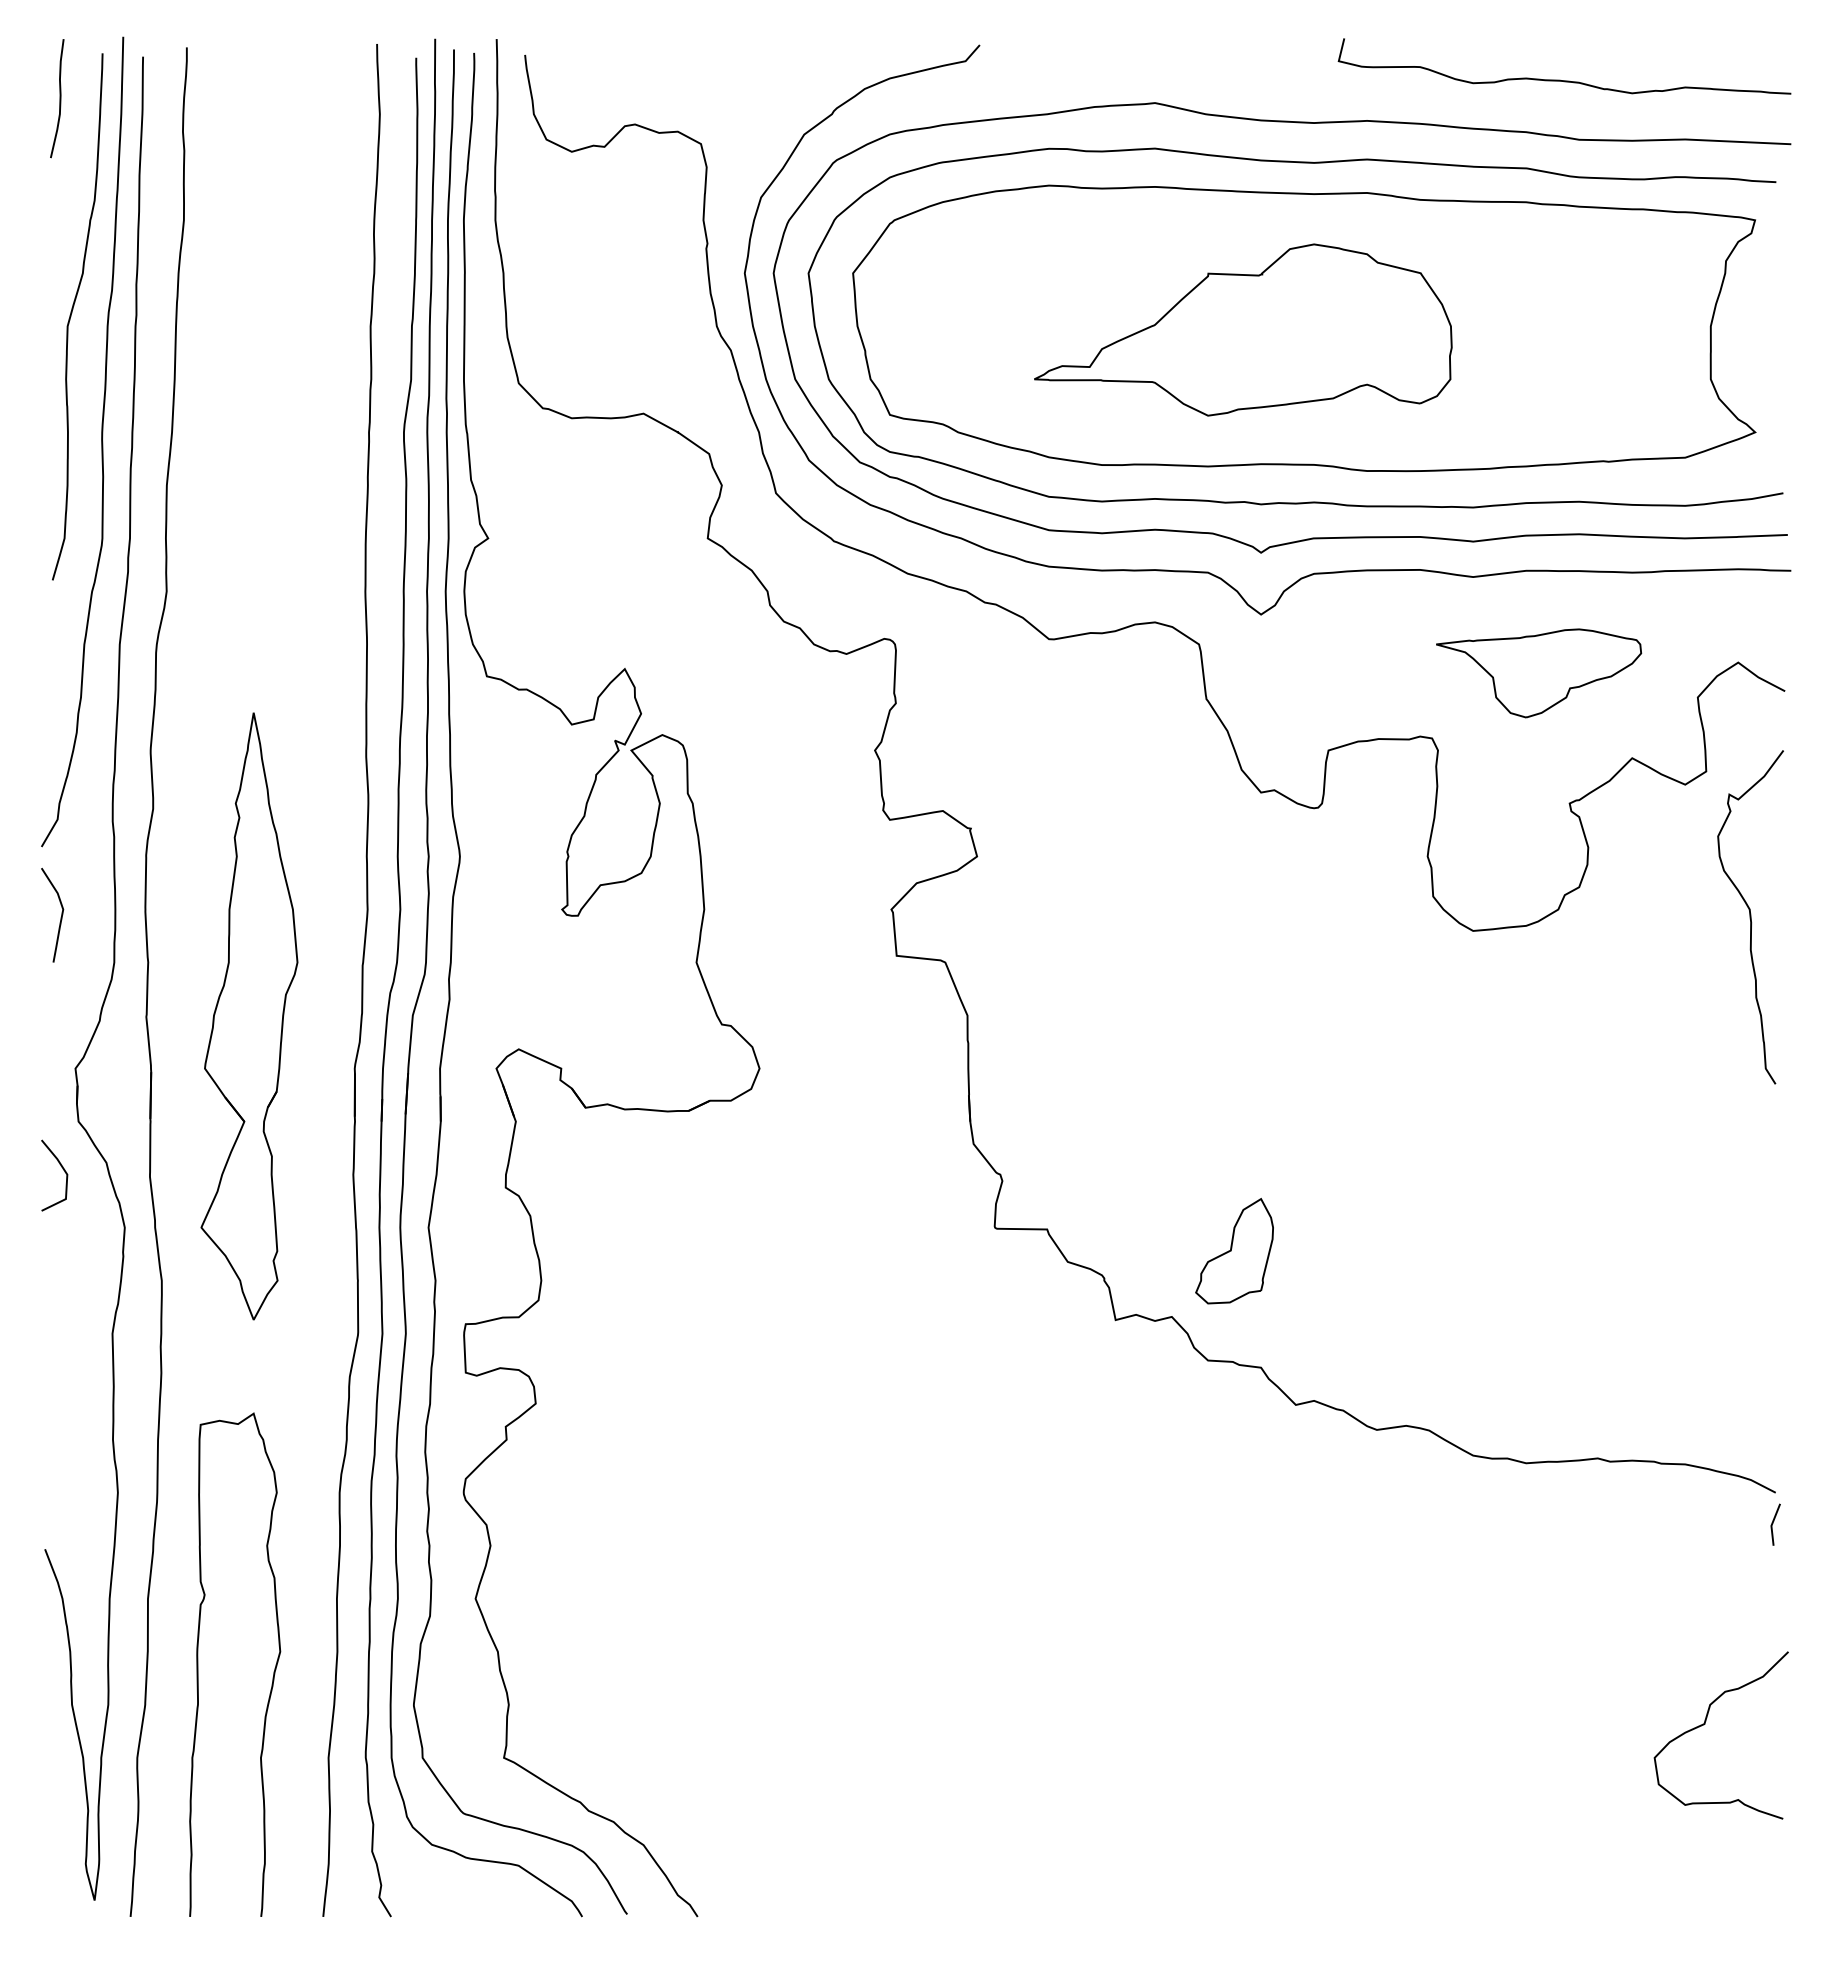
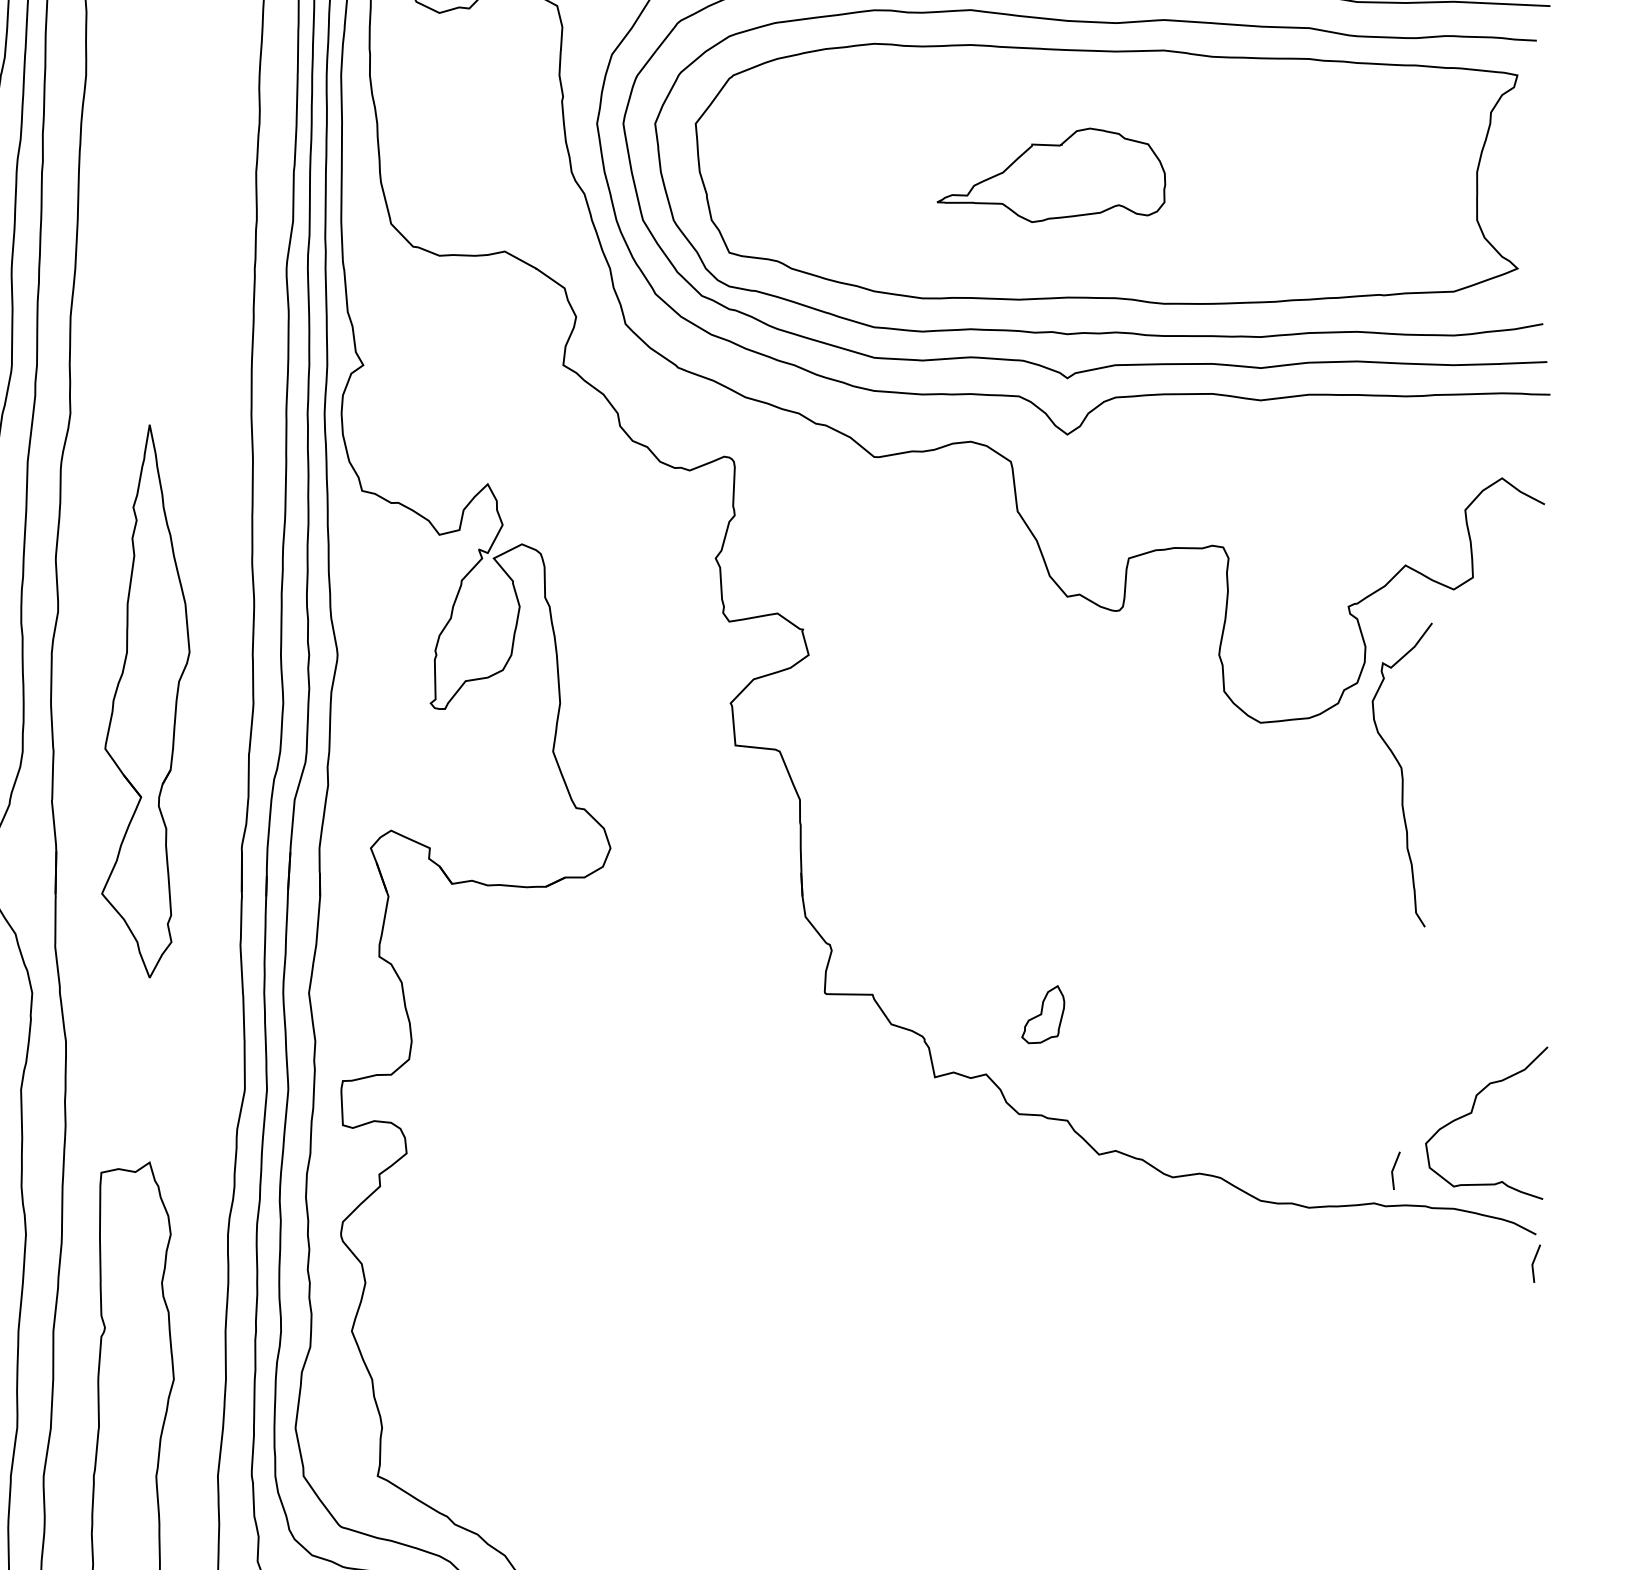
part: (1243, 329) -> (1051, 174), size x0.6
part: (1539, 673) -> (1321, 488), removed
curve: (1750, 917) -> (1402, 775), moved
part: (249, 1016) -> (145, 701), moved
part: (1234, 1251) -> (1043, 1014), size x0.6
line: (1619, 1421) -> (1393, 1169), added
curve: (1705, 1724) -> (1472, 1113), moved

